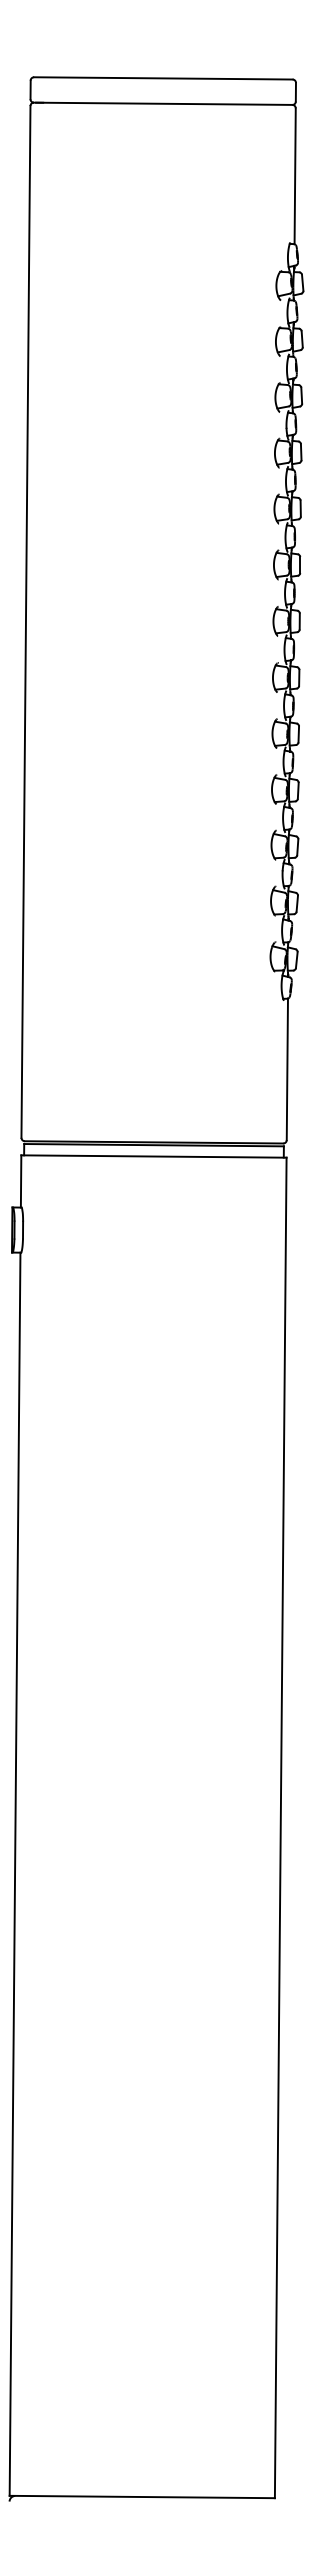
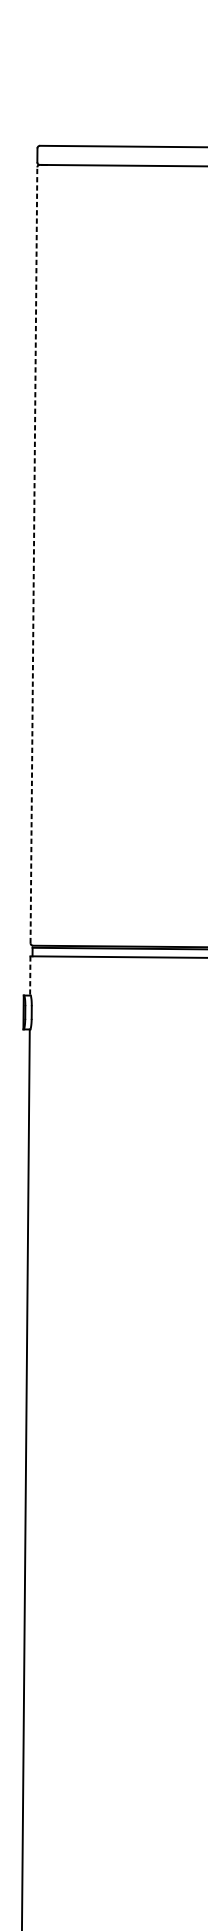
line: (25, 621) -> (33, 554), solid -> dashed
line: (21, 1181) -> (30, 975), solid -> dashed

